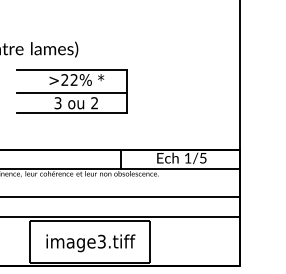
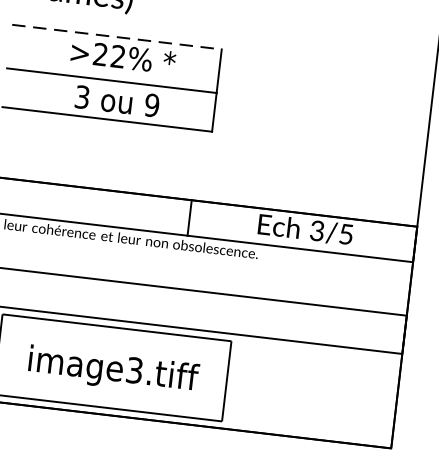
line: (72, 69) -> (117, 36), solid -> dashed
text: (94, 103) -> (151, 105), 2 -> 9
text: (187, 157) -> (316, 229), 1/5 -> 3/5

